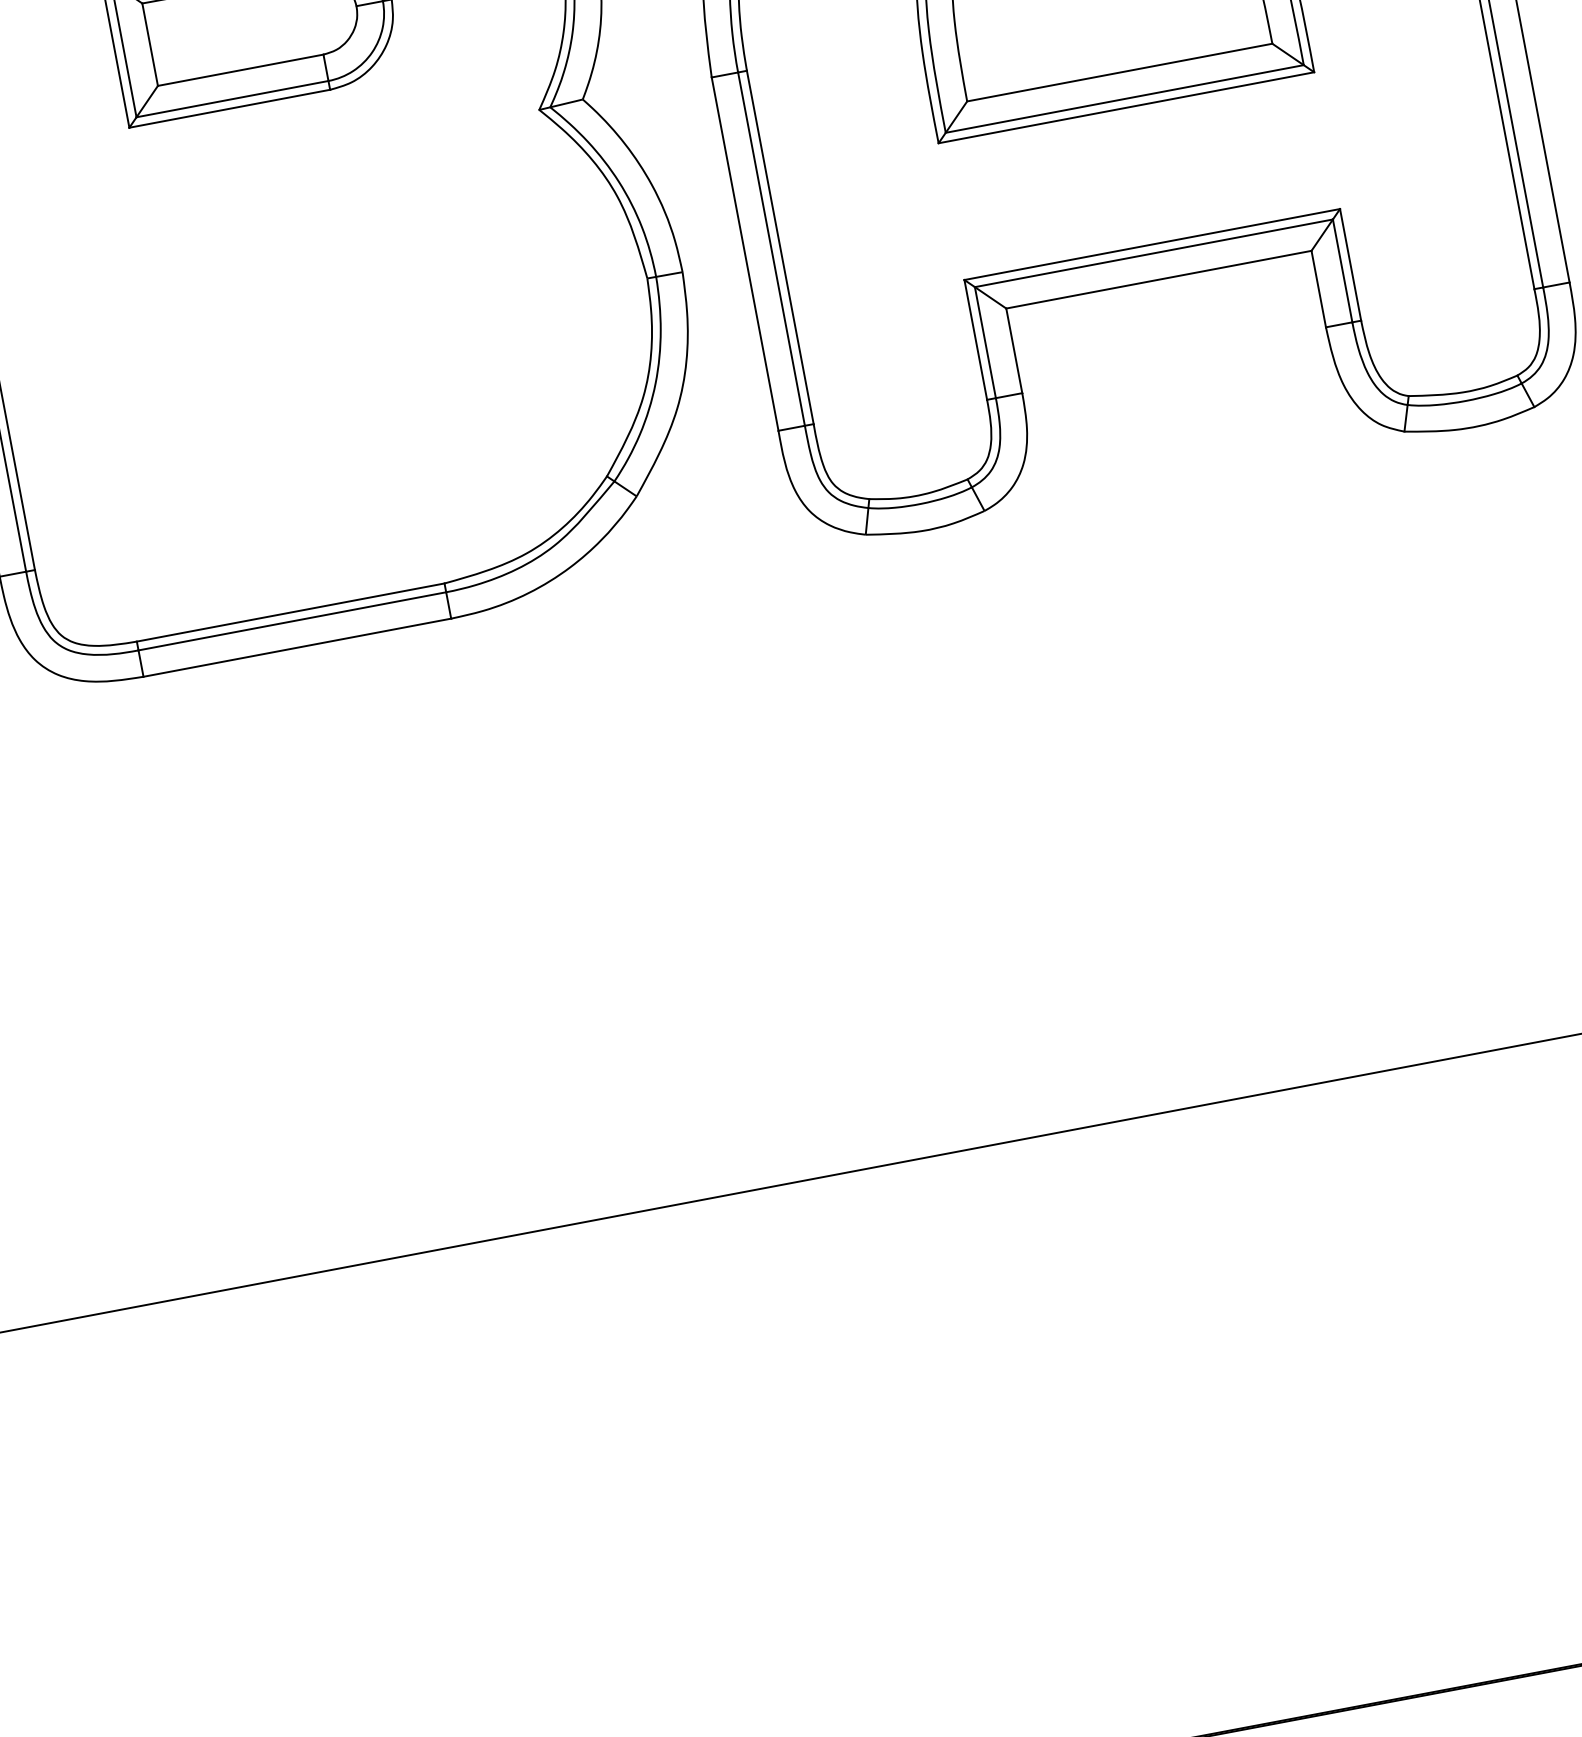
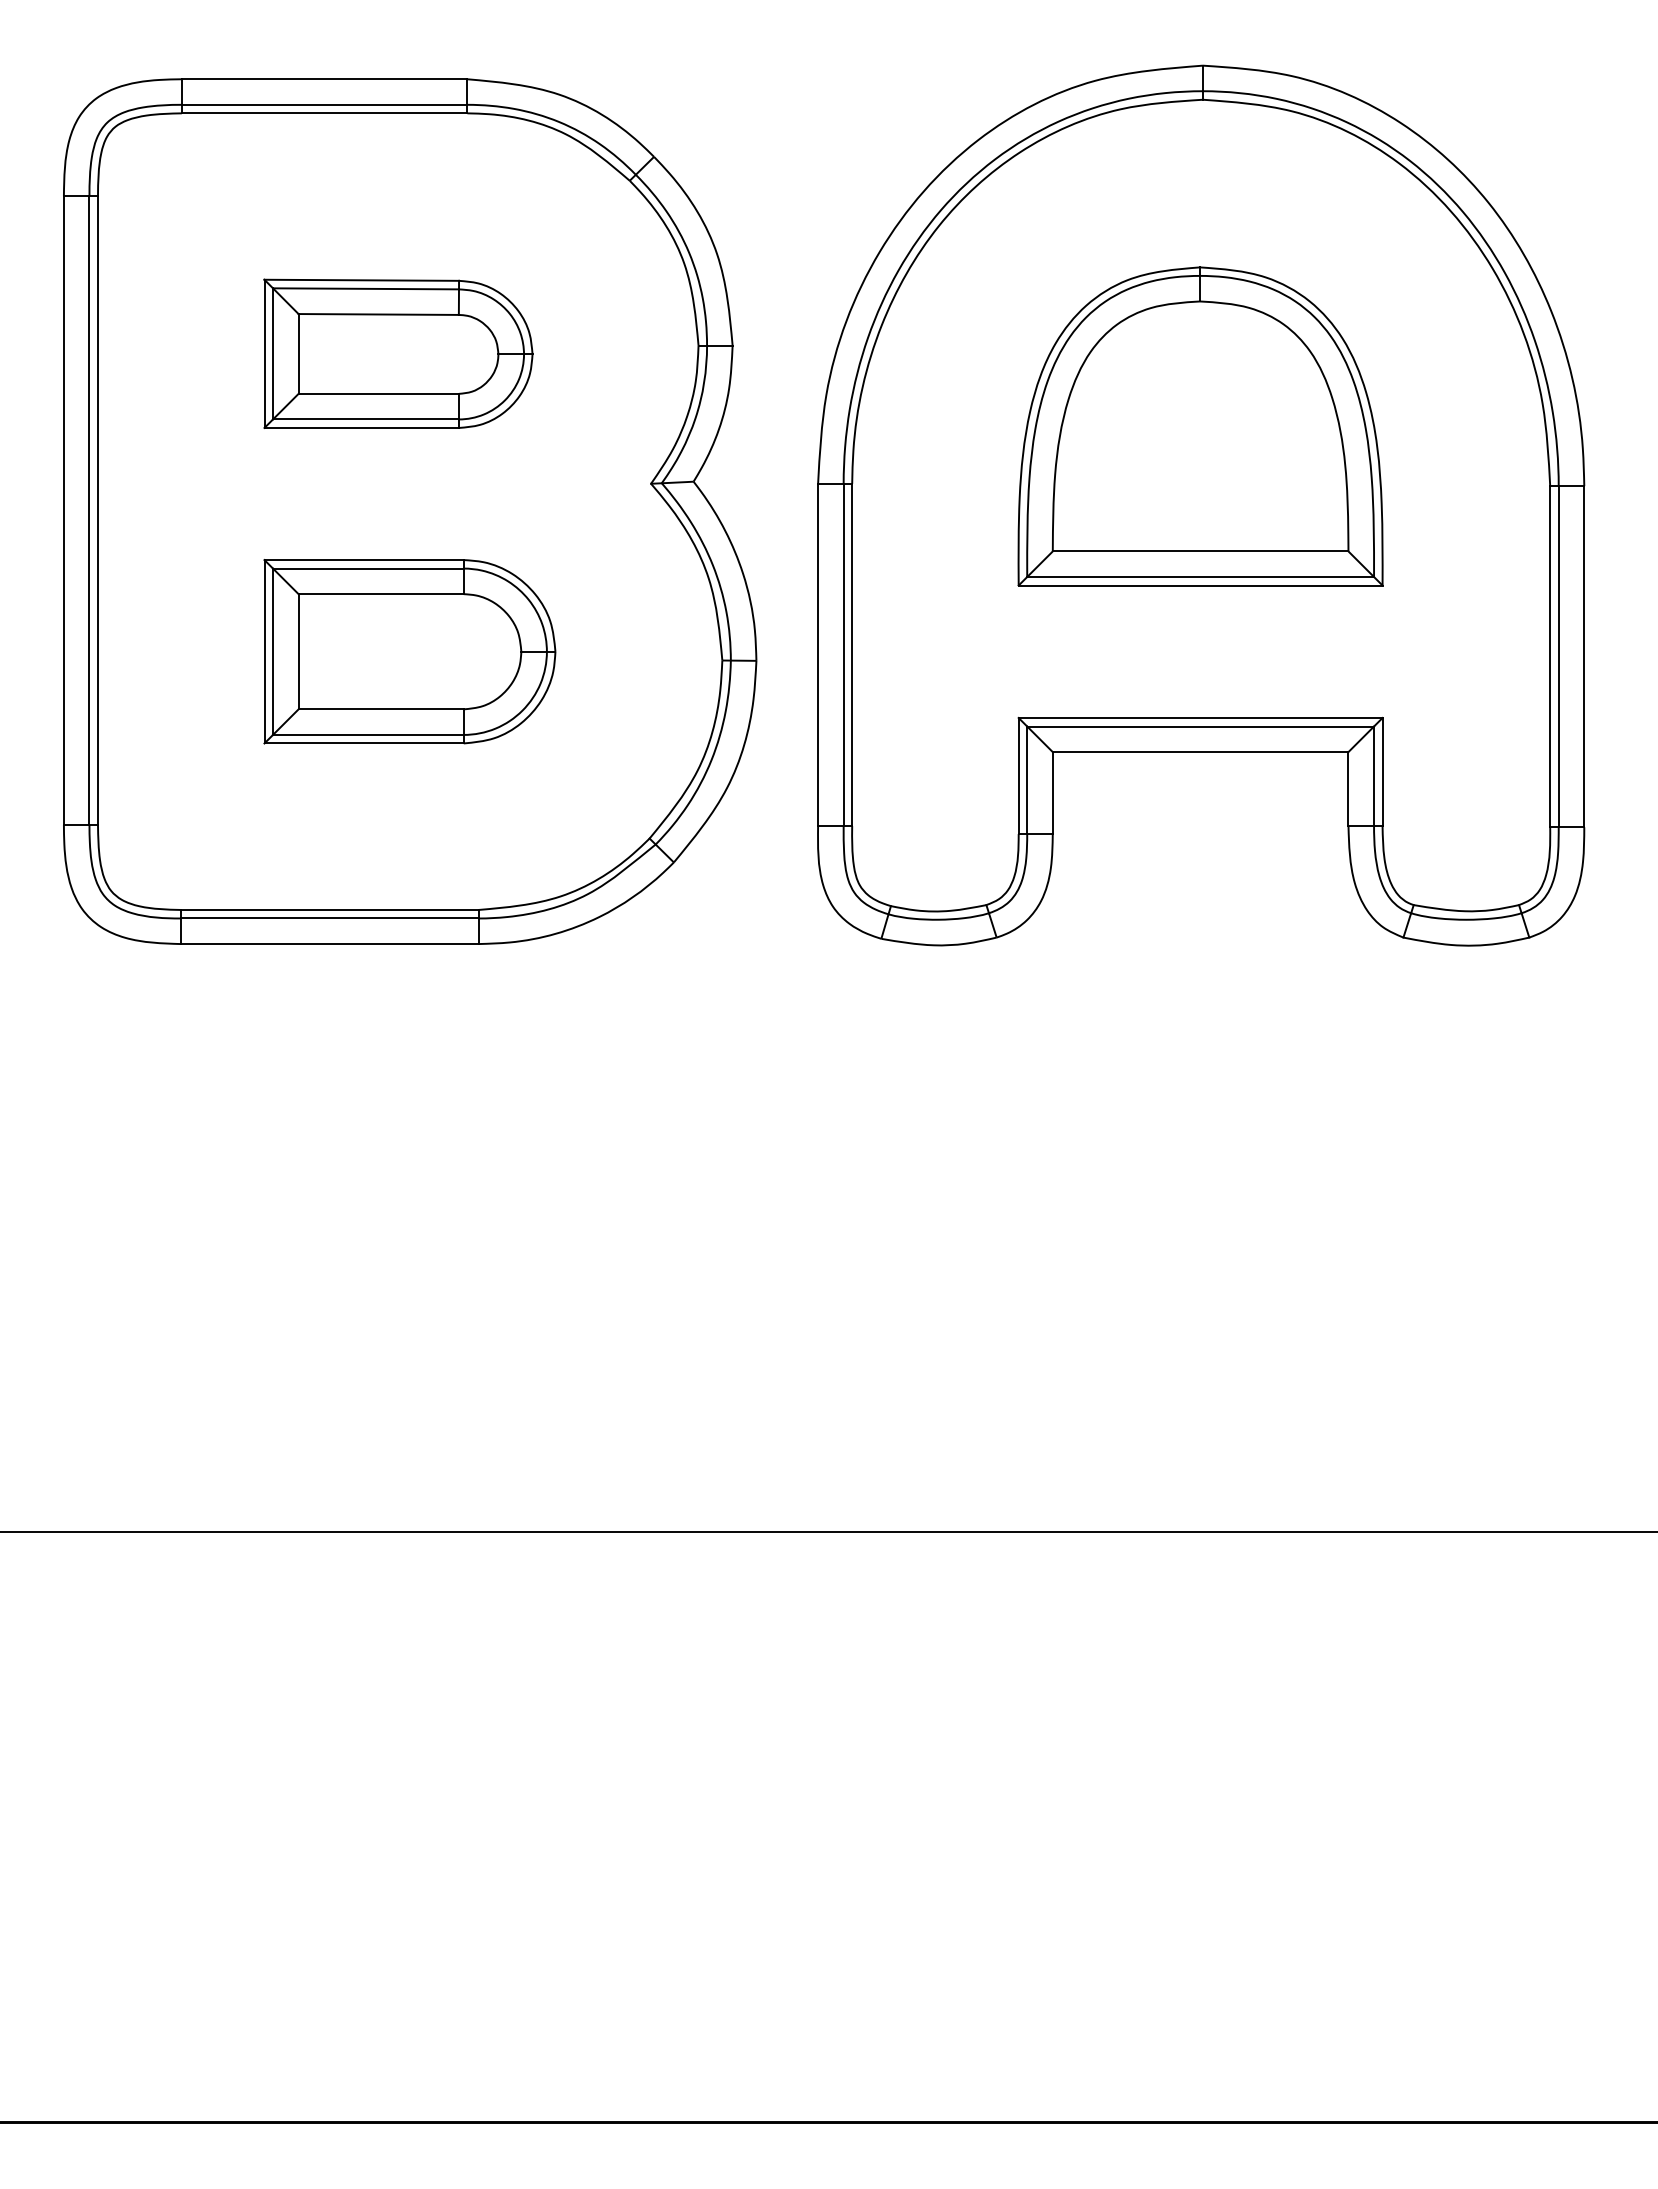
part: (322, 330) -> (409, 651), added

